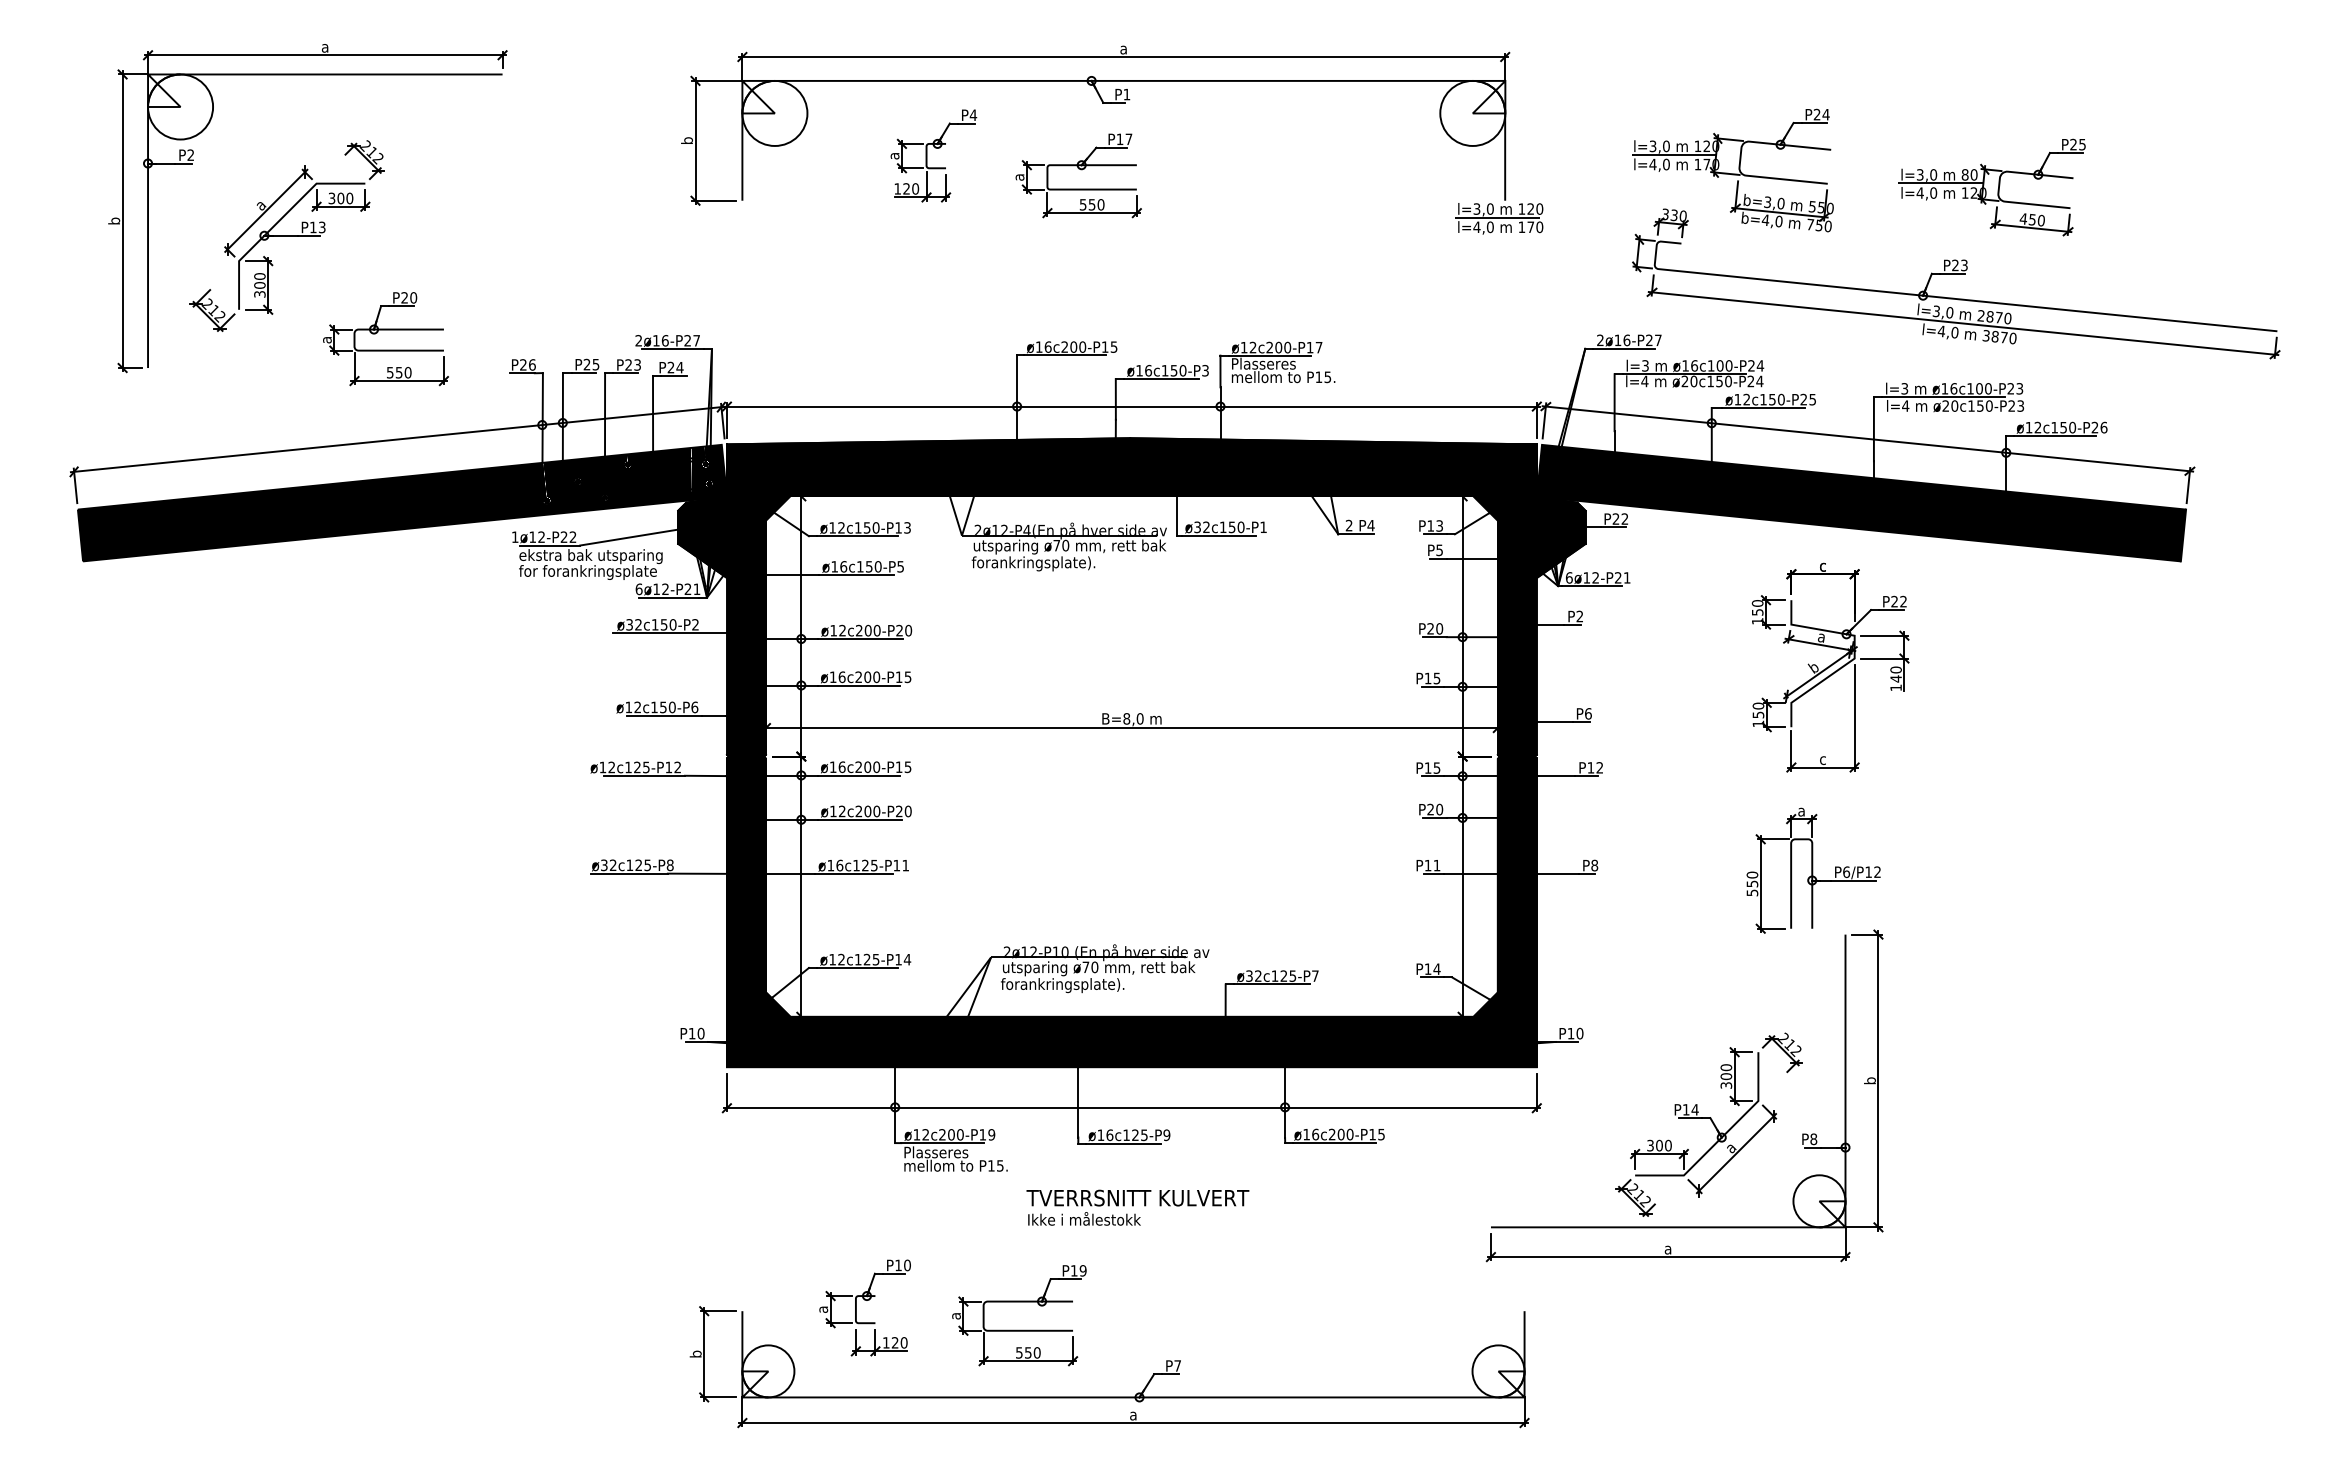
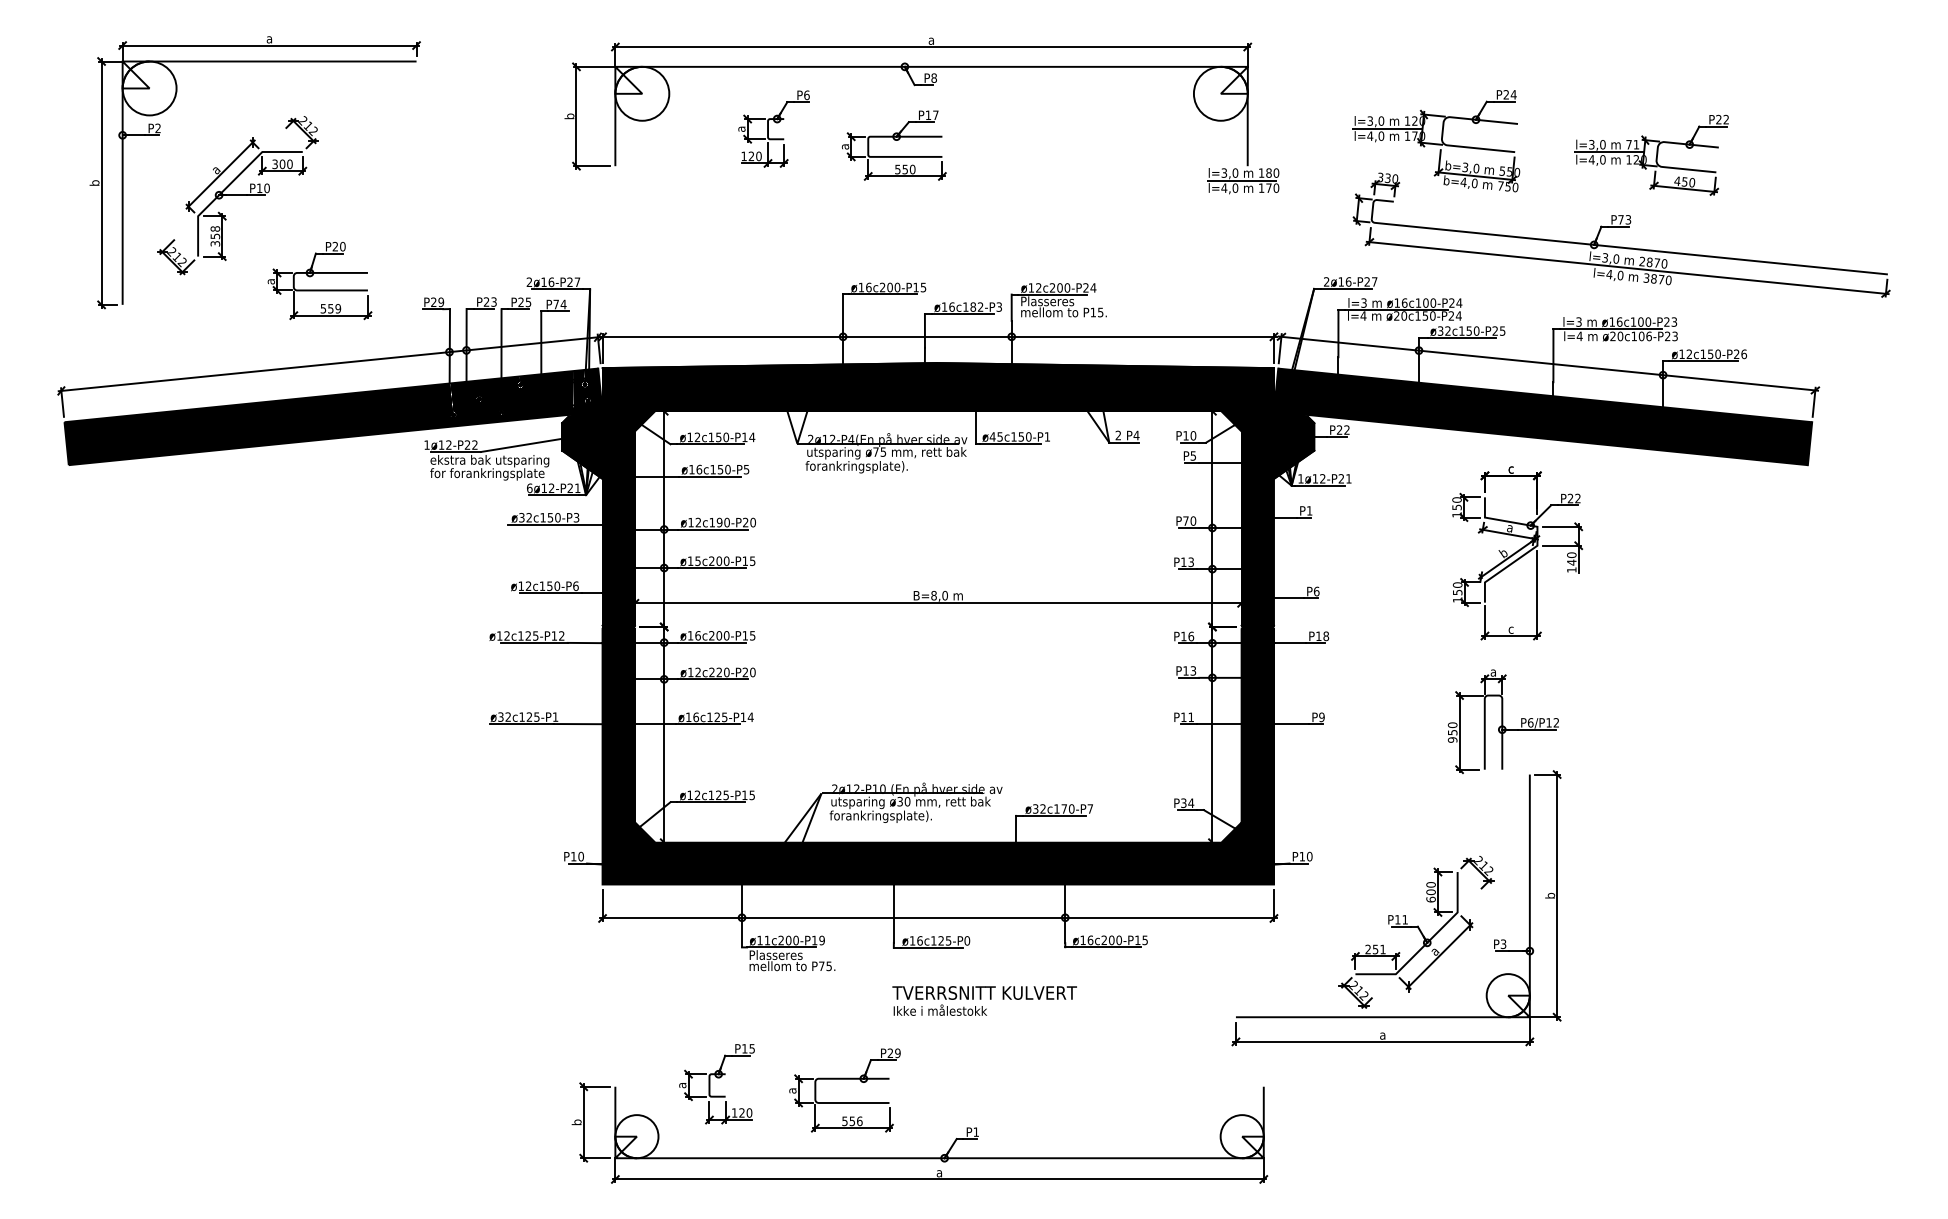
text: (1126, 94) -> (933, 78), P1 -> P8
text: (973, 115) -> (806, 95), P4 -> P6
text: (2082, 144) -> (1726, 119), P25 -> P22
text: (1969, 174) -> (1632, 144), 80 -> 71
text: (1530, 208) -> (1268, 172), 120 -> 180
text: (321, 227) -> (266, 188), P13 -> P10
text: (1955, 265) -> (1621, 219), P23 -> P73
text: (259, 280) -> (215, 232), 300 -> 358
text: (1314, 347) -> (1089, 287), ø12c200-P17 -> ø12c200-P24
text: (596, 363) -> (494, 301), P25 -> P23
text: (531, 364) -> (440, 301), P26 -> P29
text: (637, 364) -> (528, 301), P23 -> P25
text: (670, 367) -> (555, 304), P24 -> P74
text: (1178, 370) -> (976, 306), ø16c150-P3 -> ø16c182-P3
text: (407, 372) -> (337, 308), 550 -> 559
text: (1737, 399) -> (1440, 330), ø12c150-P25 -> ø32c150-P25
text: (1984, 405) -> (1645, 335), ø20c150-P23 -> ø20c106-P23
text: (1439, 525) -> (1193, 435), P13 -> P10
text: (907, 527) -> (752, 437), ø12c150-P13 -> ø12c150-P14
text: (1201, 527) -> (995, 437), ø32c150-P1 -> ø45c150-P1
text: (1065, 545) -> (883, 451), ø70 -> ø75
text: (1569, 577) -> (1301, 478), 6ø12-P21 -> 1ø12-P21
text: (1579, 616) -> (1309, 510), P2 -> P1
text: (695, 624) -> (576, 517), ø32c150-P2 -> ø32c150-P3
text: (1430, 628) -> (1185, 520), P20 -> P70
text: (863, 630) -> (715, 522), ø12c200-P20 -> ø12c190-P20
text: (841, 677) -> (697, 561), ø16c200-P15 -> ø15c200-P15
text: (1437, 677) -> (1191, 561), P15 -> P13
text: (1436, 767) -> (1190, 636), P15 -> P16
text: (1599, 767) -> (1325, 636), P12 -> P18
text: (1435, 809) -> (1189, 670), P20 -> P13
text: (867, 811) -> (719, 672), ø12c200-P20 -> ø12c220-P20
text: (669, 865) -> (554, 717), ø32c125-P8 -> ø32c125-P1
text: (905, 865) -> (750, 717), ø16c125-P11 -> ø16c125-P14
text: (1594, 865) -> (1321, 717), P8 -> P9
text: (1751, 892) -> (1451, 739), 550 -> 950
text: (907, 959) -> (752, 795), ø12c125-P14 -> ø12c125-P15
text: (1085, 967) -> (899, 801), ø70 -> ø30
text: (1427, 969) -> (1183, 803), P14 -> P34
text: (1288, 975) -> (1068, 808), ø32c125-P7 -> ø32c170-P7
text: (1726, 1085) -> (1431, 899), 300 -> 600
text: (1694, 1109) -> (1404, 919), P14 -> P11
text: (925, 1134) -> (767, 940), ø12c200-P19 -> ø11c200-P19
text: (1166, 1135) -> (966, 941), ø16c125-P9 -> ø16c125-P0
text: (1813, 1139) -> (1503, 944), P8 -> P3
text: (1659, 1145) -> (1375, 949), 300 -> 251
text: (991, 1165) -> (821, 965), P15. -> P75.
text: (1137, 1207) -> (984, 1000), moved
text: (907, 1265) -> (752, 1048), P10 -> P15
text: (1074, 1270) -> (890, 1053), P19 -> P29
text: (1037, 1352) -> (860, 1120), 550 -> 556
text: (1177, 1365) -> (976, 1131), P7 -> P1

